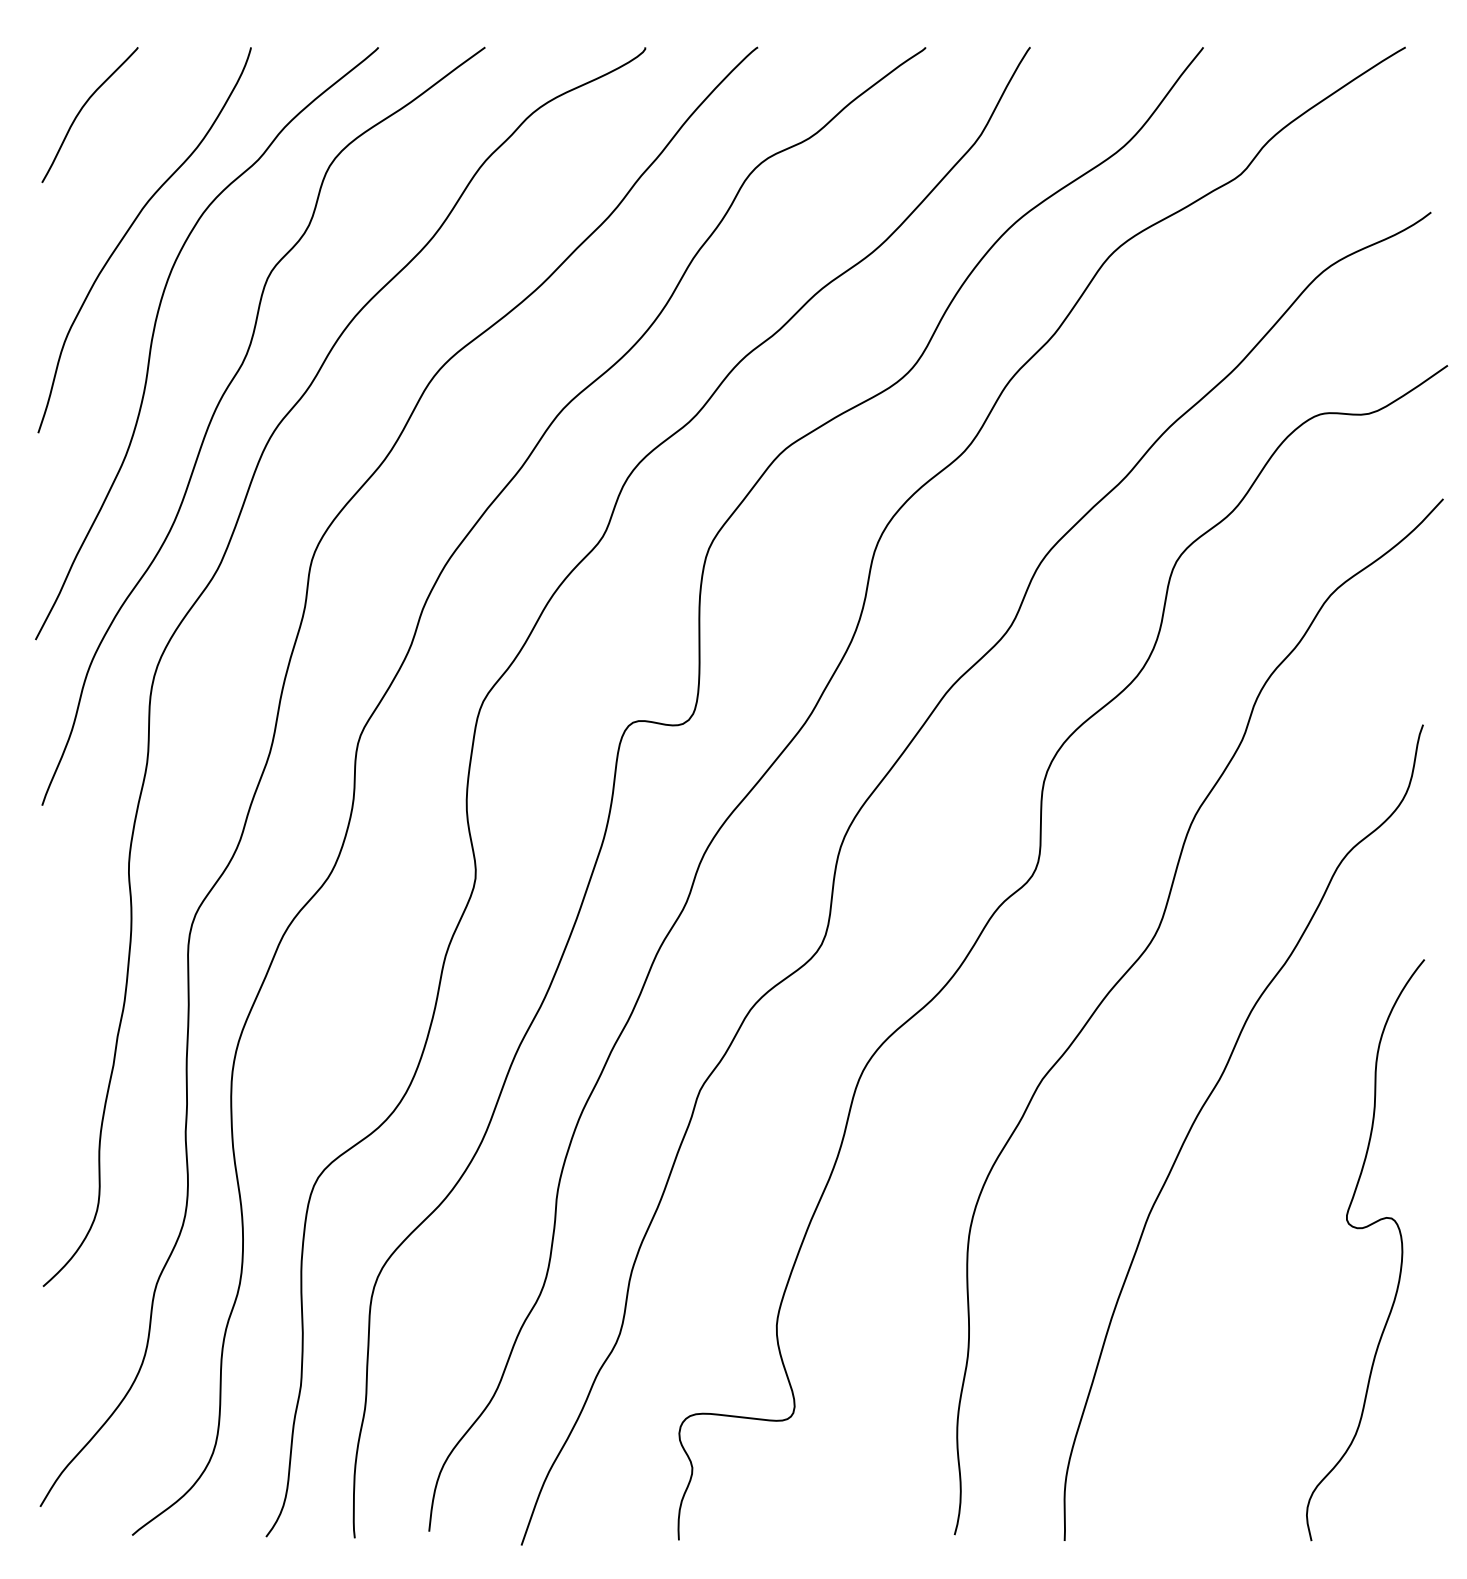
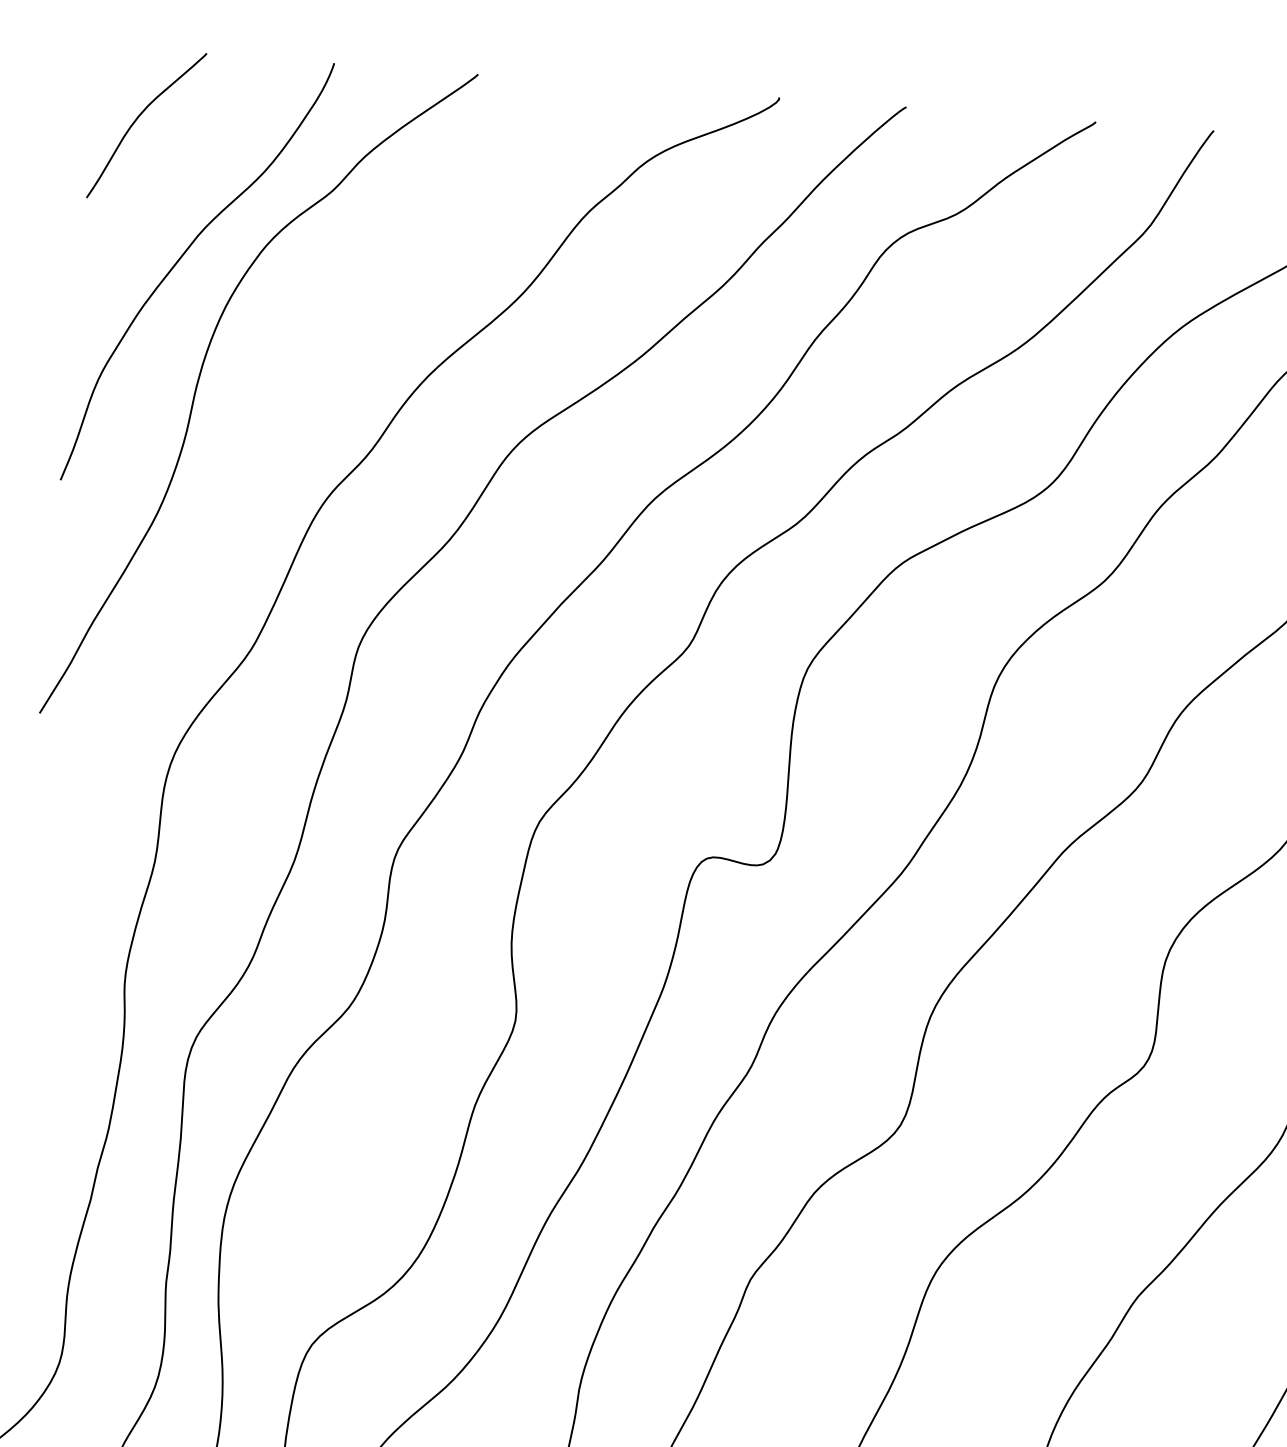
curve: (219, 404) -> (267, 463), removed

